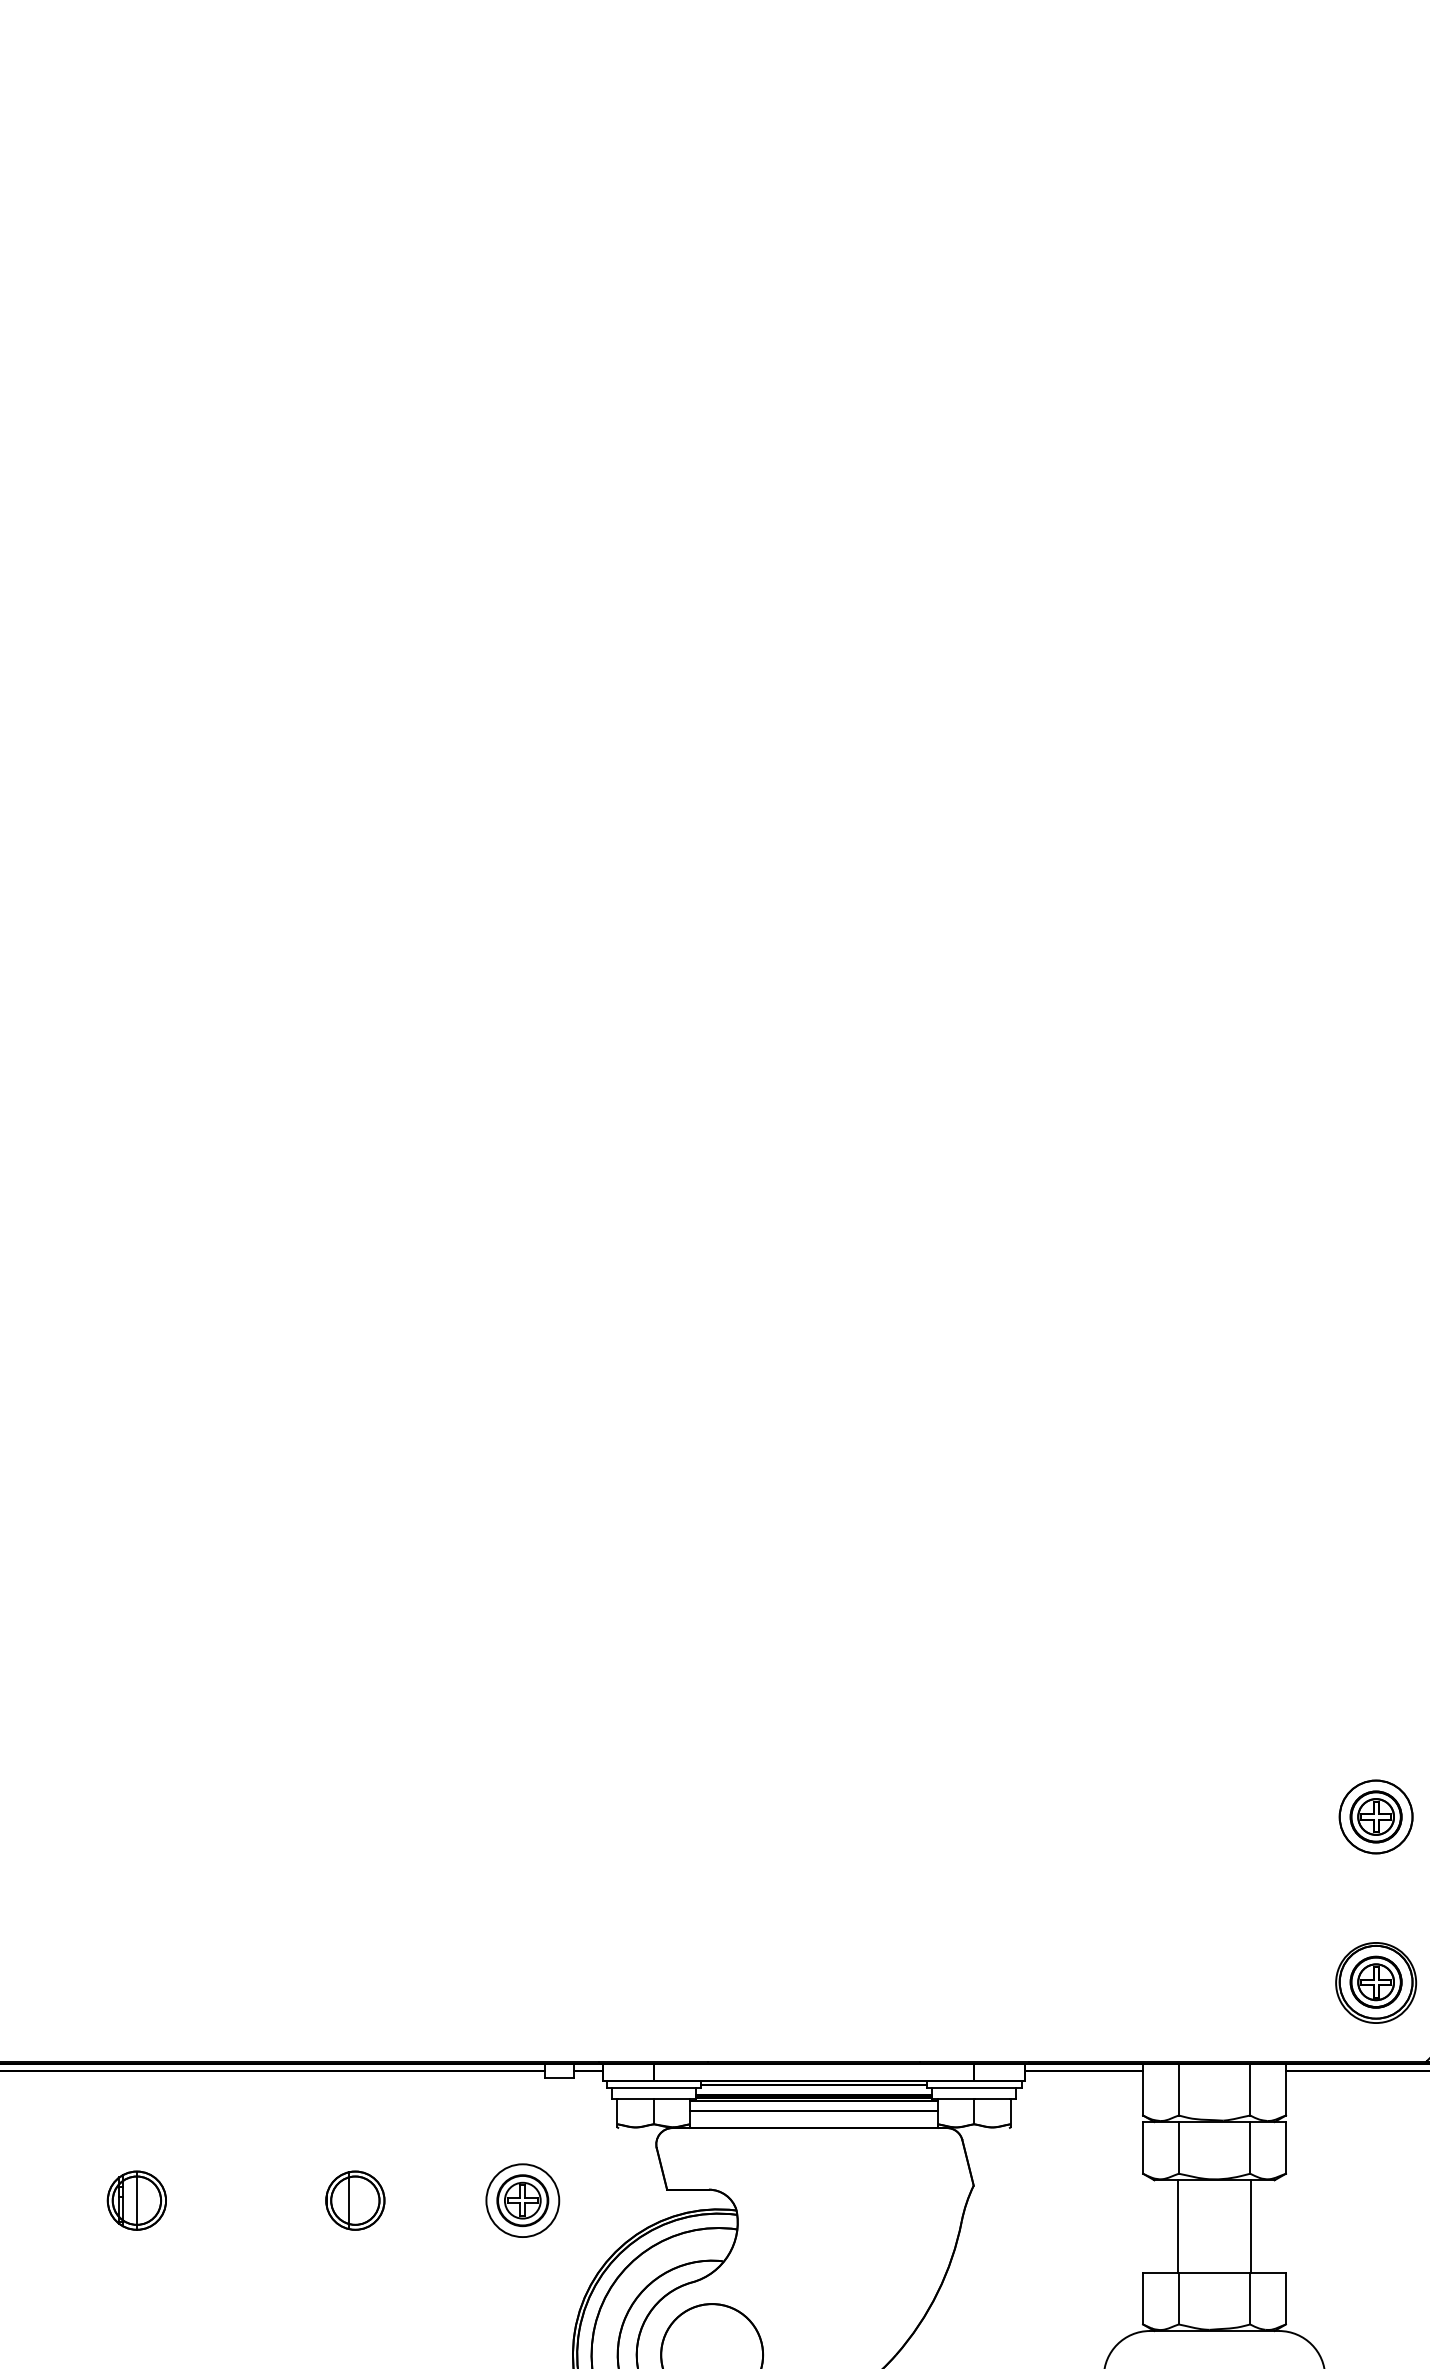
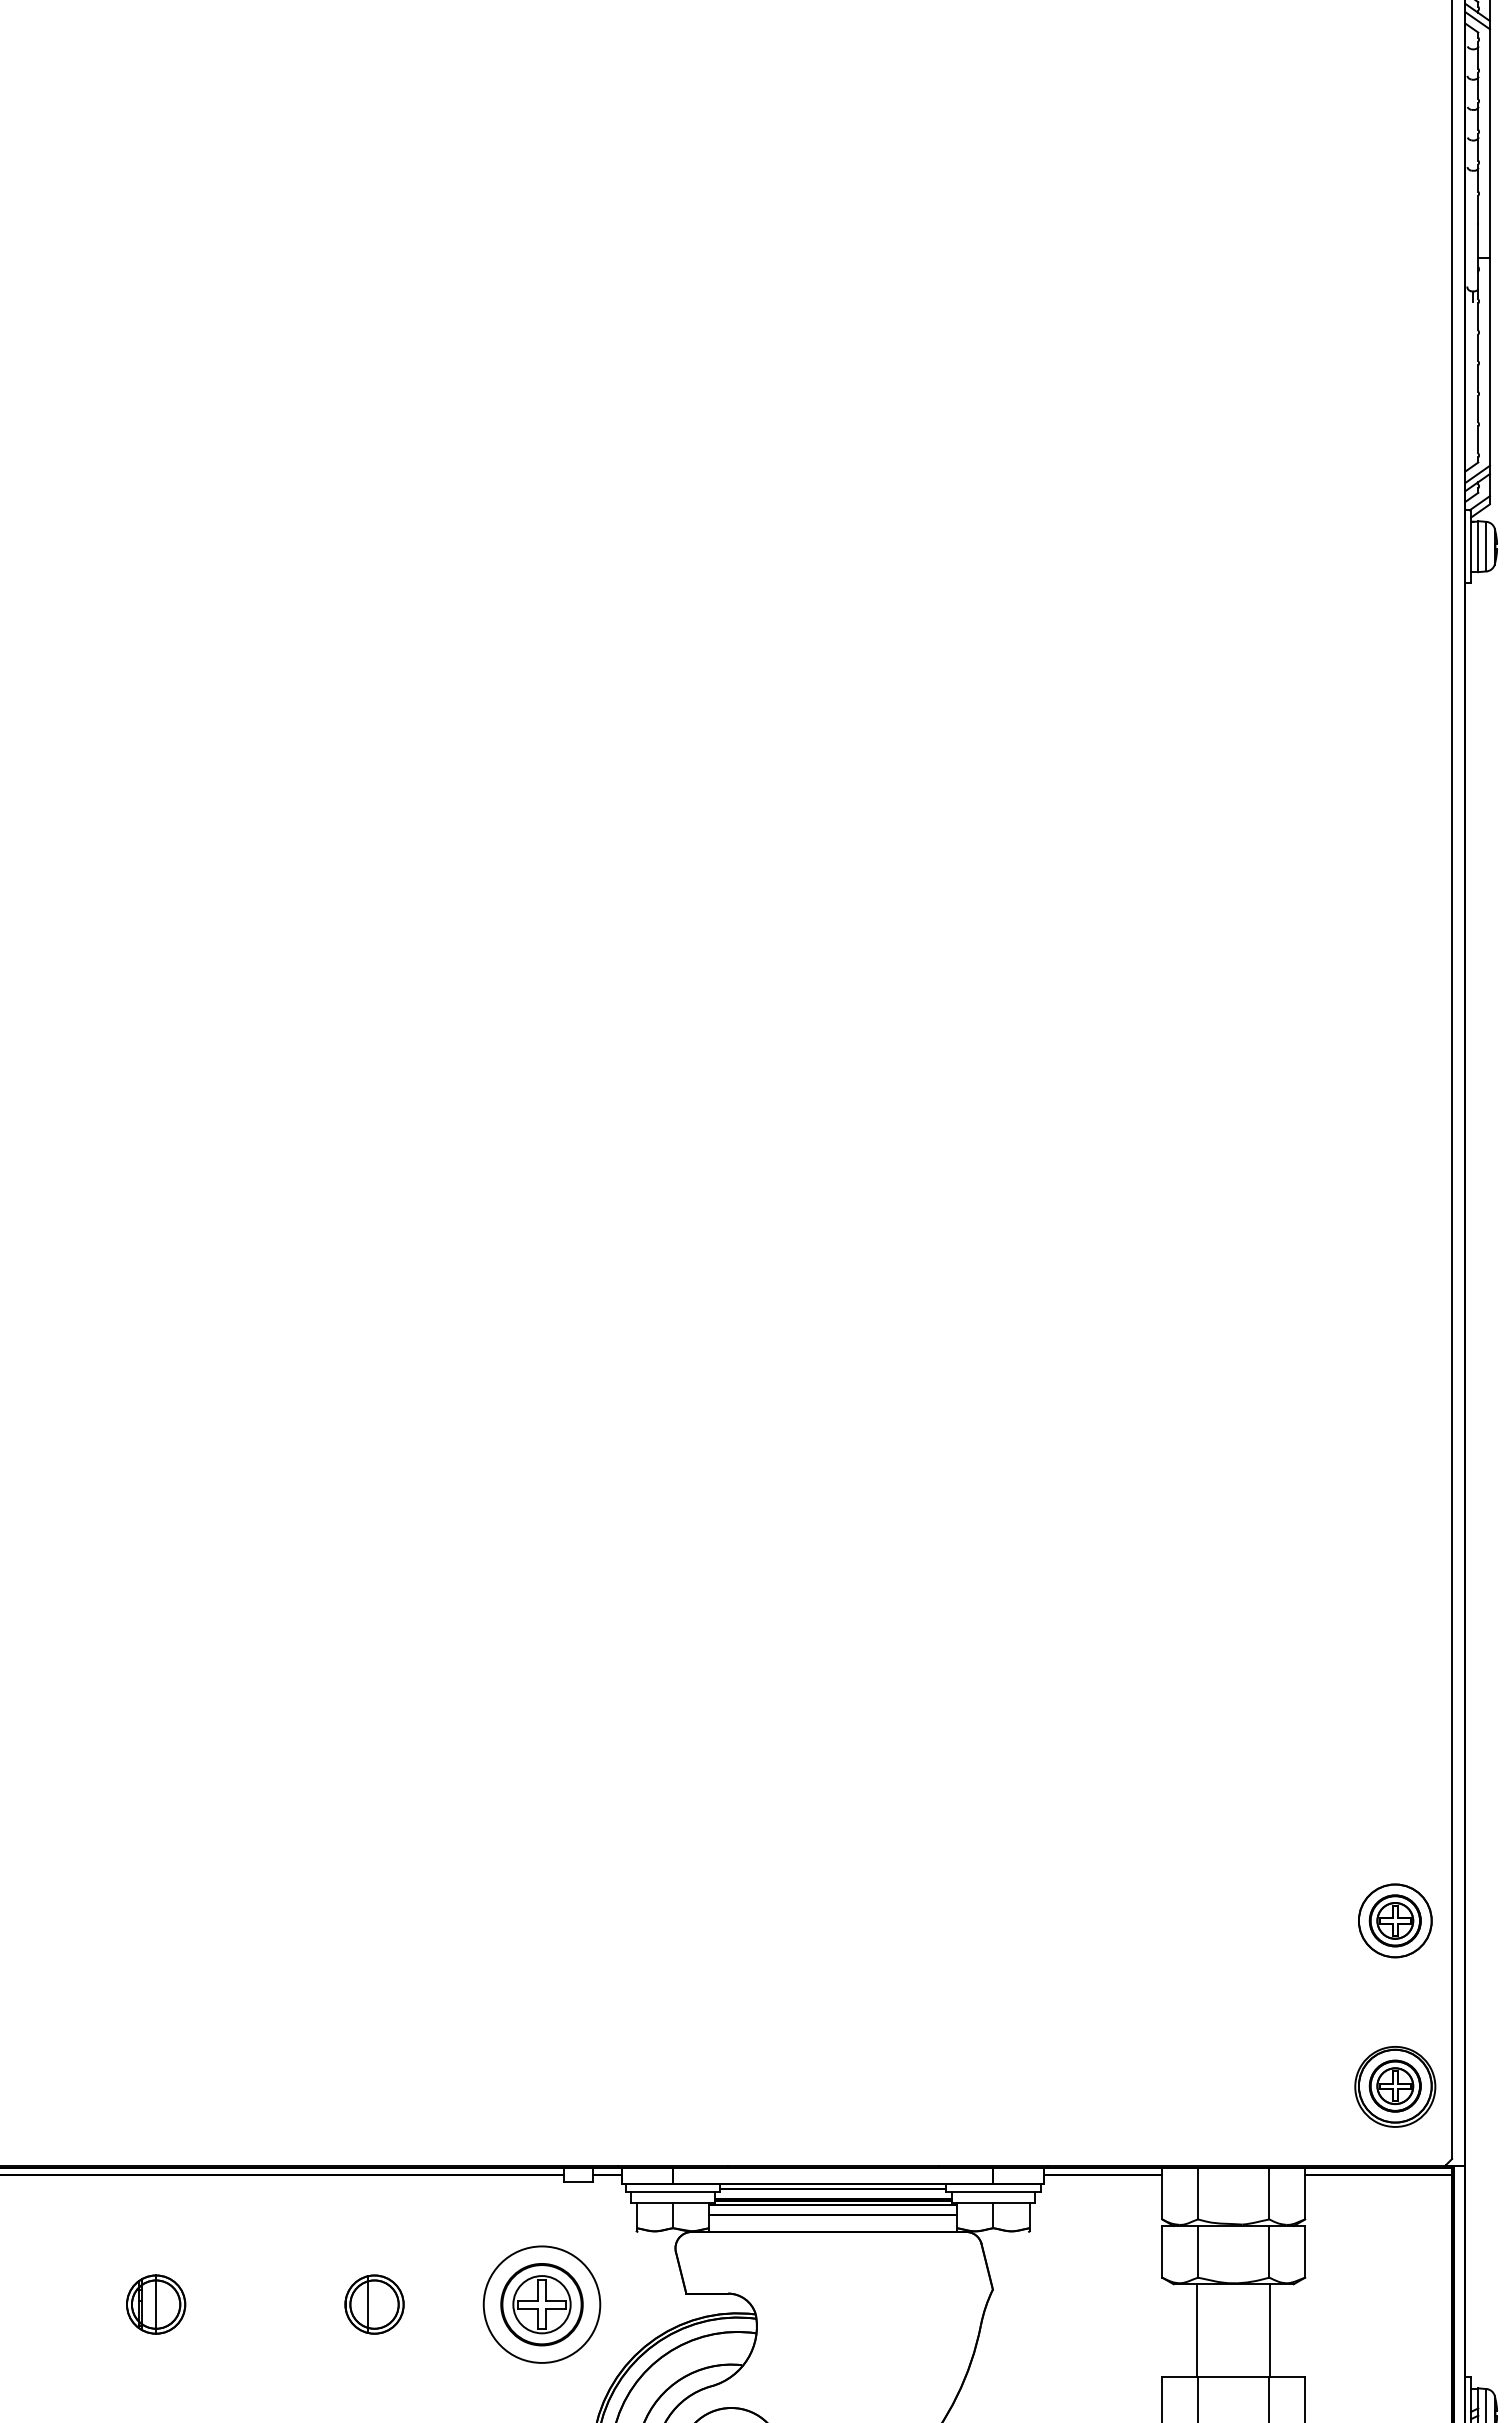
part: (522, 2200) -> (541, 2304), size x1.6

